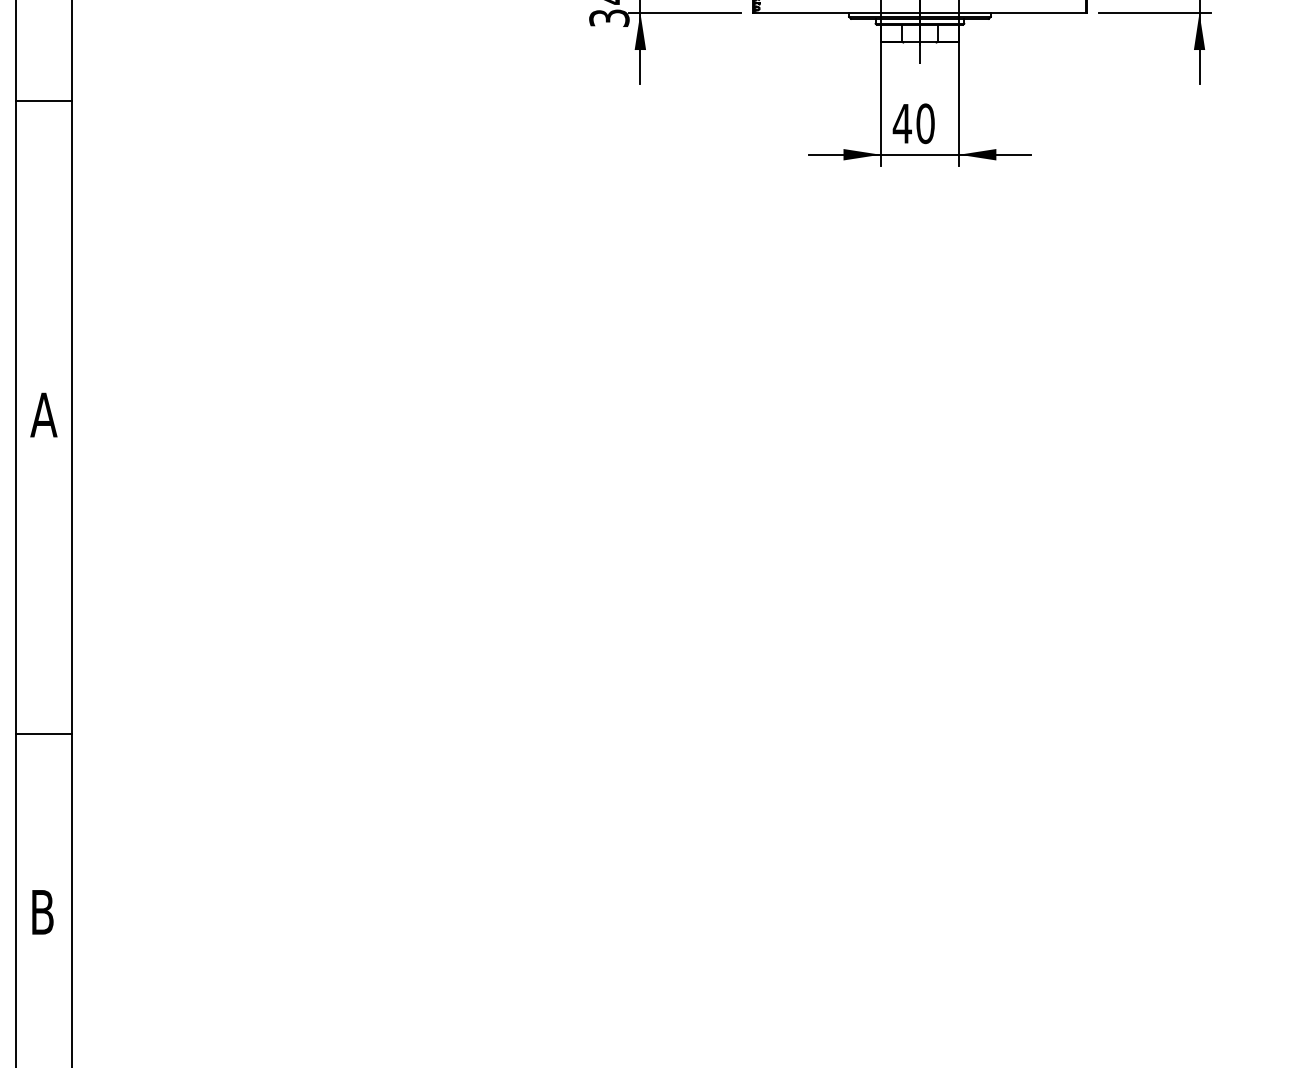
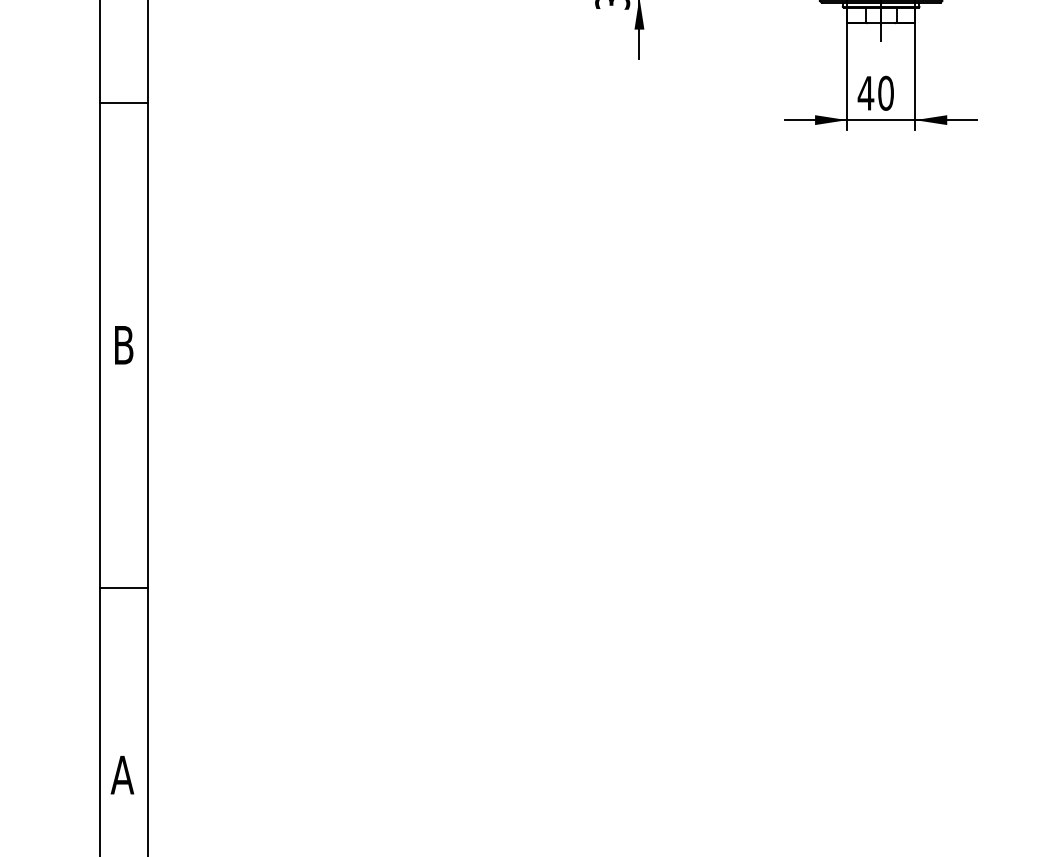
line: (44, 101) -> (124, 102), moved
text: (43, 414) -> (123, 344), A -> B
line: (44, 733) -> (124, 587), moved
text: (41, 912) -> (121, 775), B -> A

